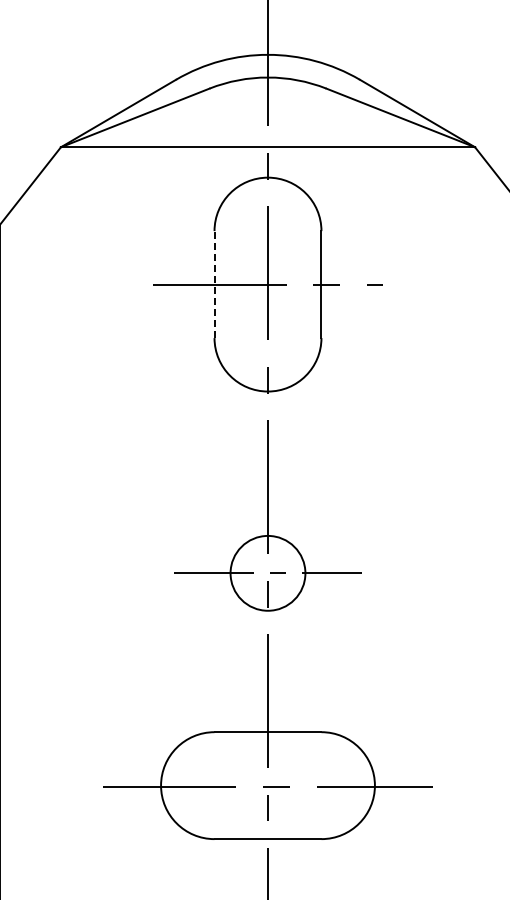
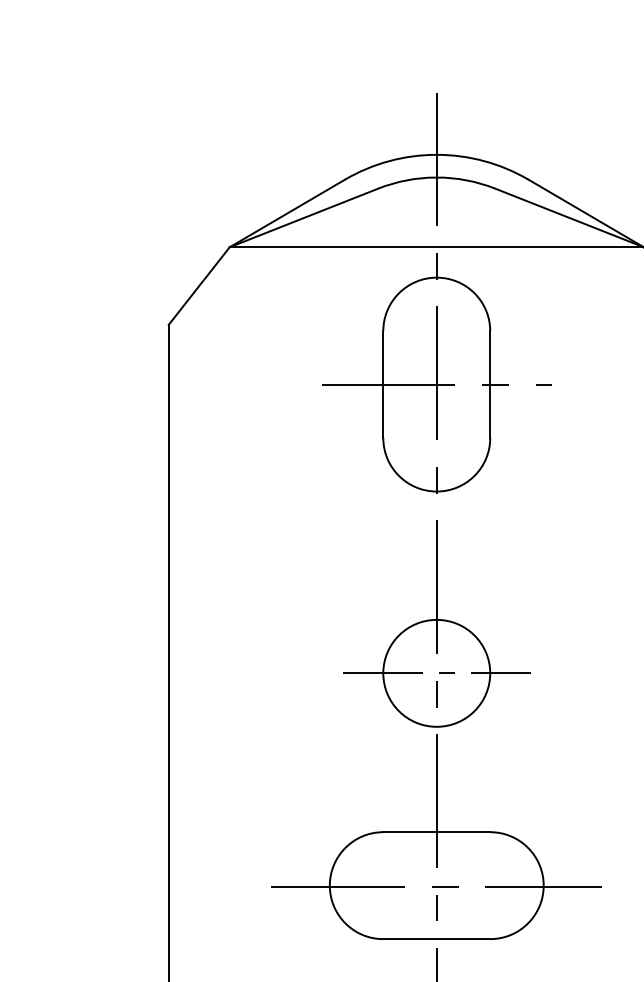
line: (214, 284) -> (383, 384), dashed -> solid
circle: (267, 572) -> (436, 672), size x1.43

